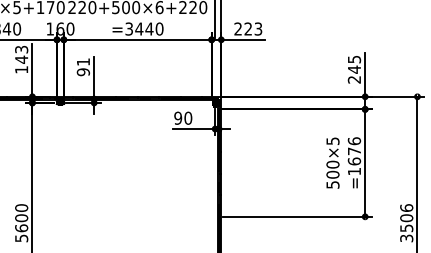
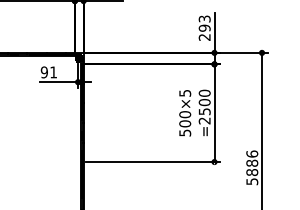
text: (354, 64) -> (204, 23), 245 -> 293
text: (188, 117) -> (53, 71), 90 -> 91
text: (354, 156) -> (204, 107), =1676 -> =2500
text: (406, 227) -> (252, 171), 3506 -> 5886

